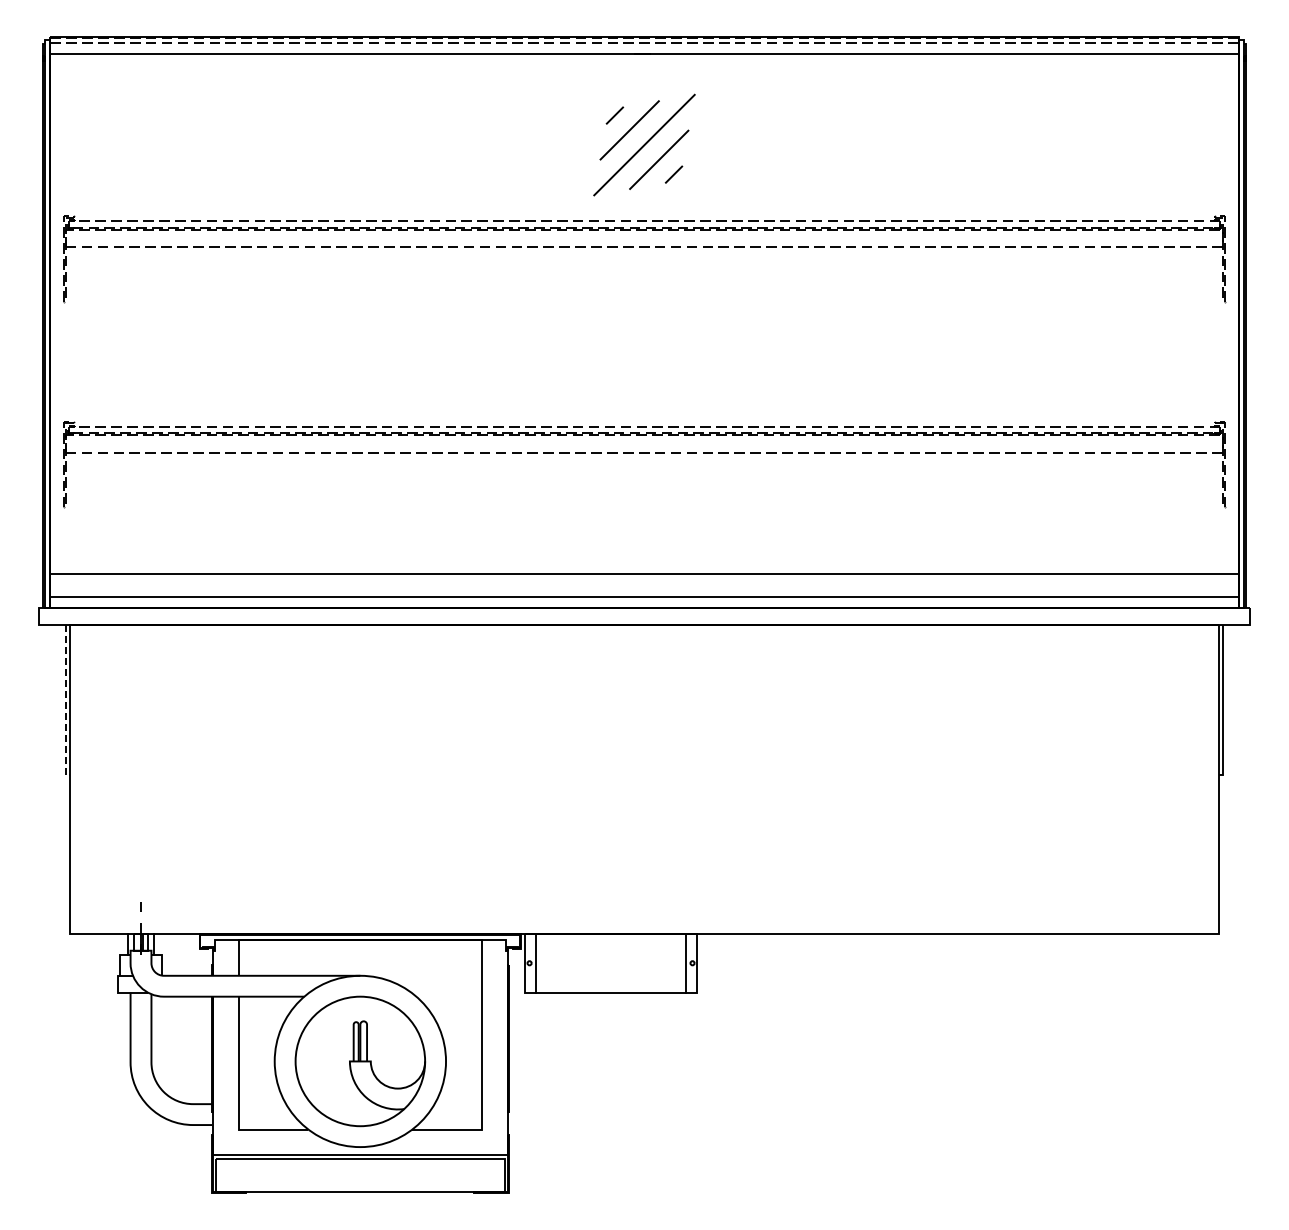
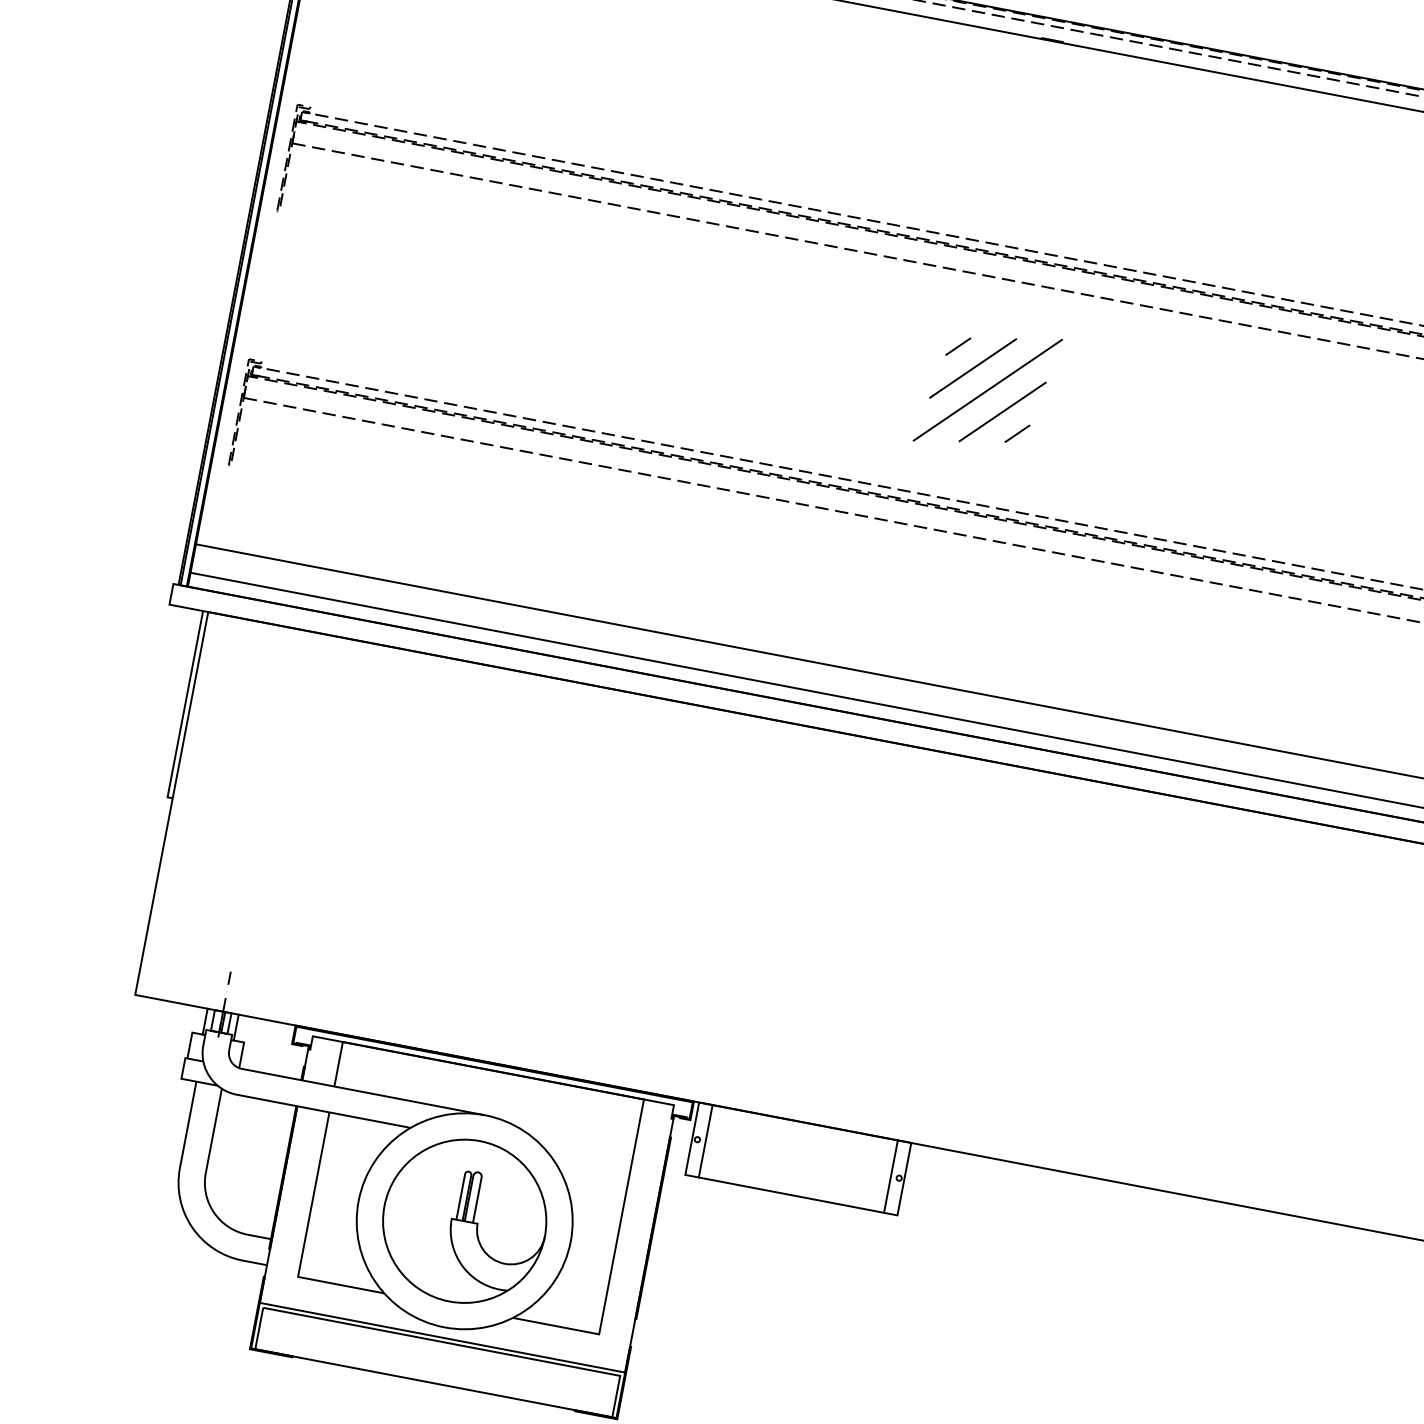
part: (644, 144) -> (988, 389), moved
line: (65, 703) -> (184, 708), dashed -> solid

